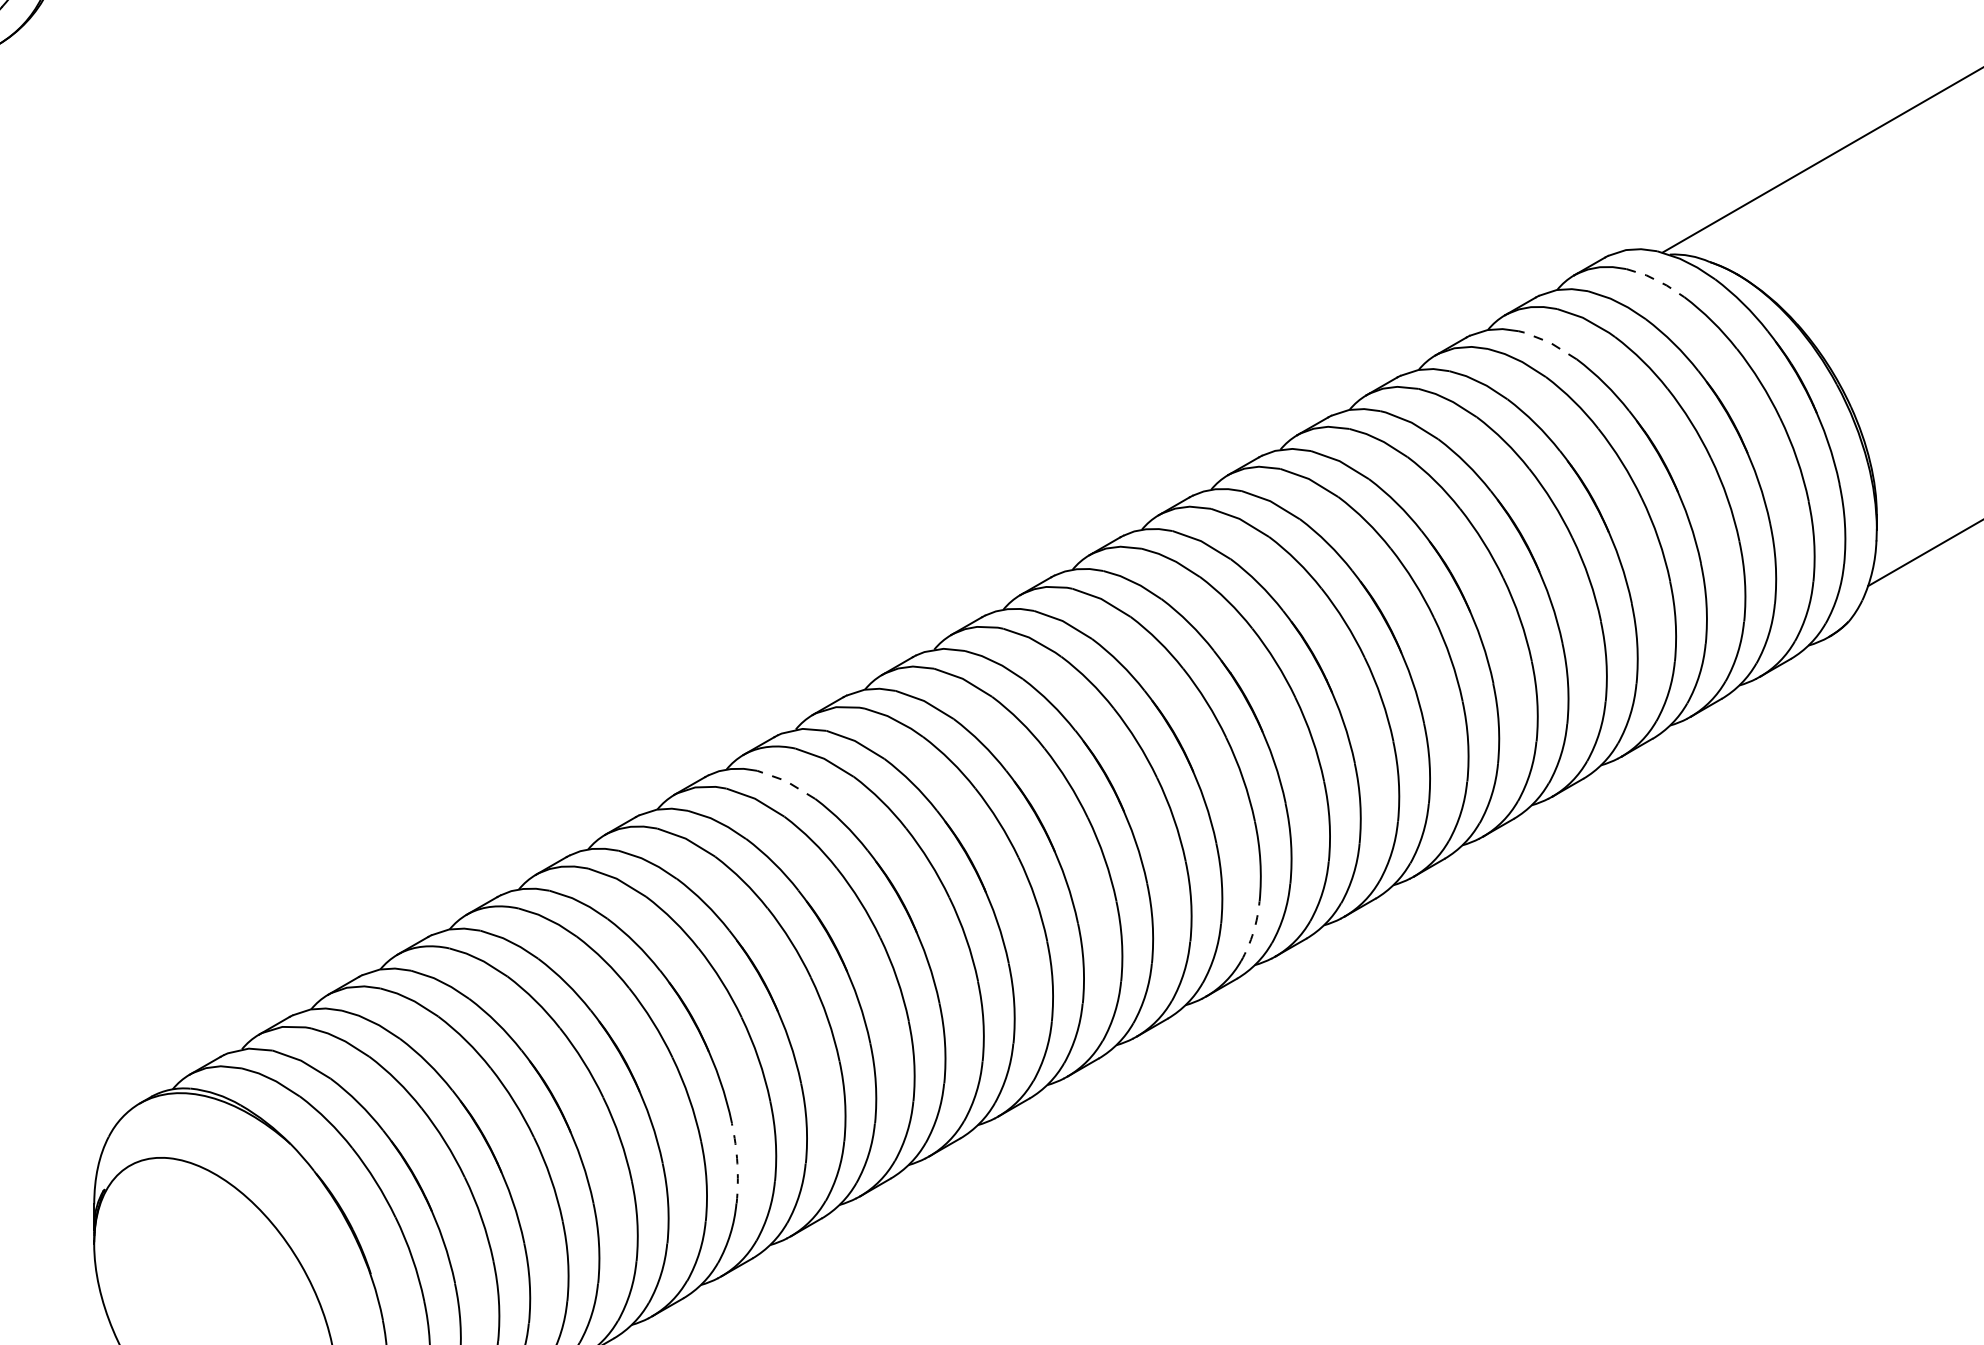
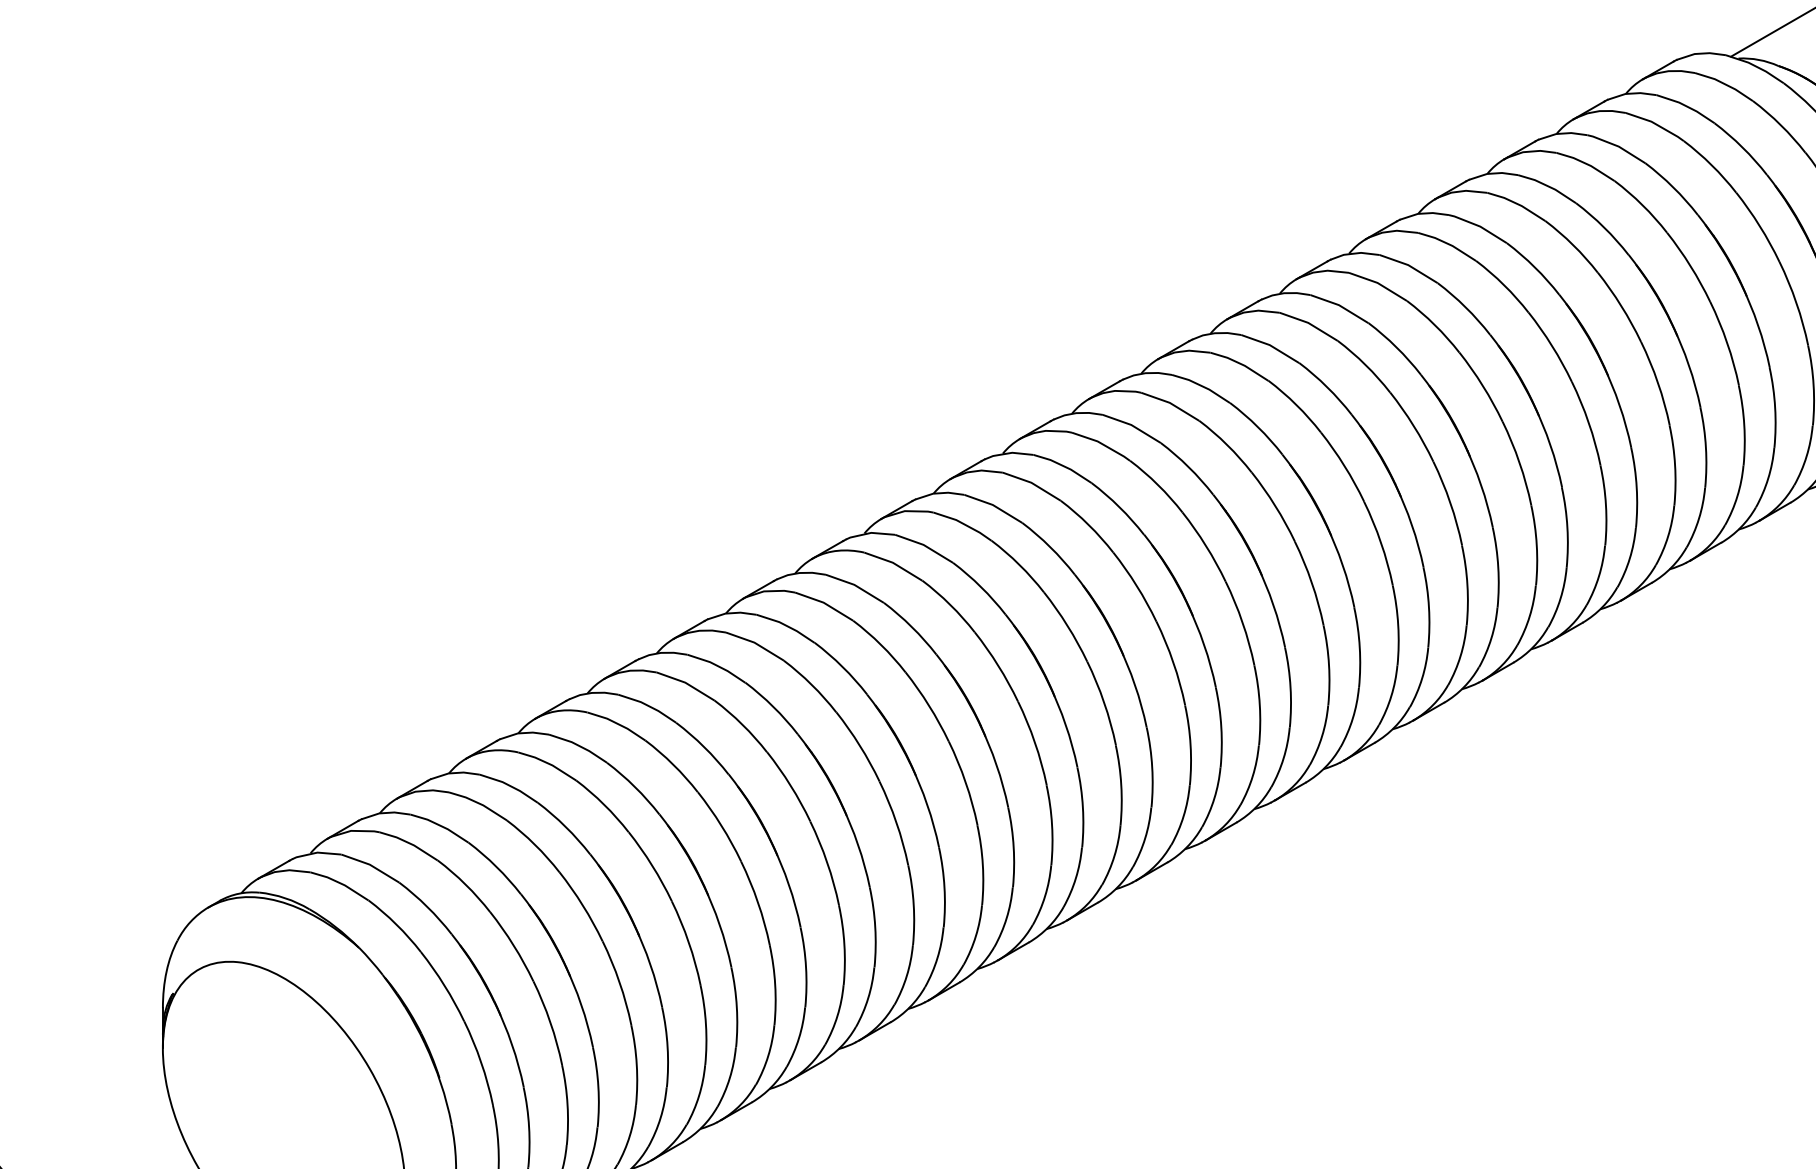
line: (1656, 280) -> (1725, 84), dashed -> solid
line: (1549, 342) -> (1618, 146), dashed -> solid
line: (786, 781) -> (855, 585), dashed -> solid
arc: (1253, 932) -> (1322, 736), dashed -> solid
arc: (737, 1163) -> (806, 967), dashed -> solid

